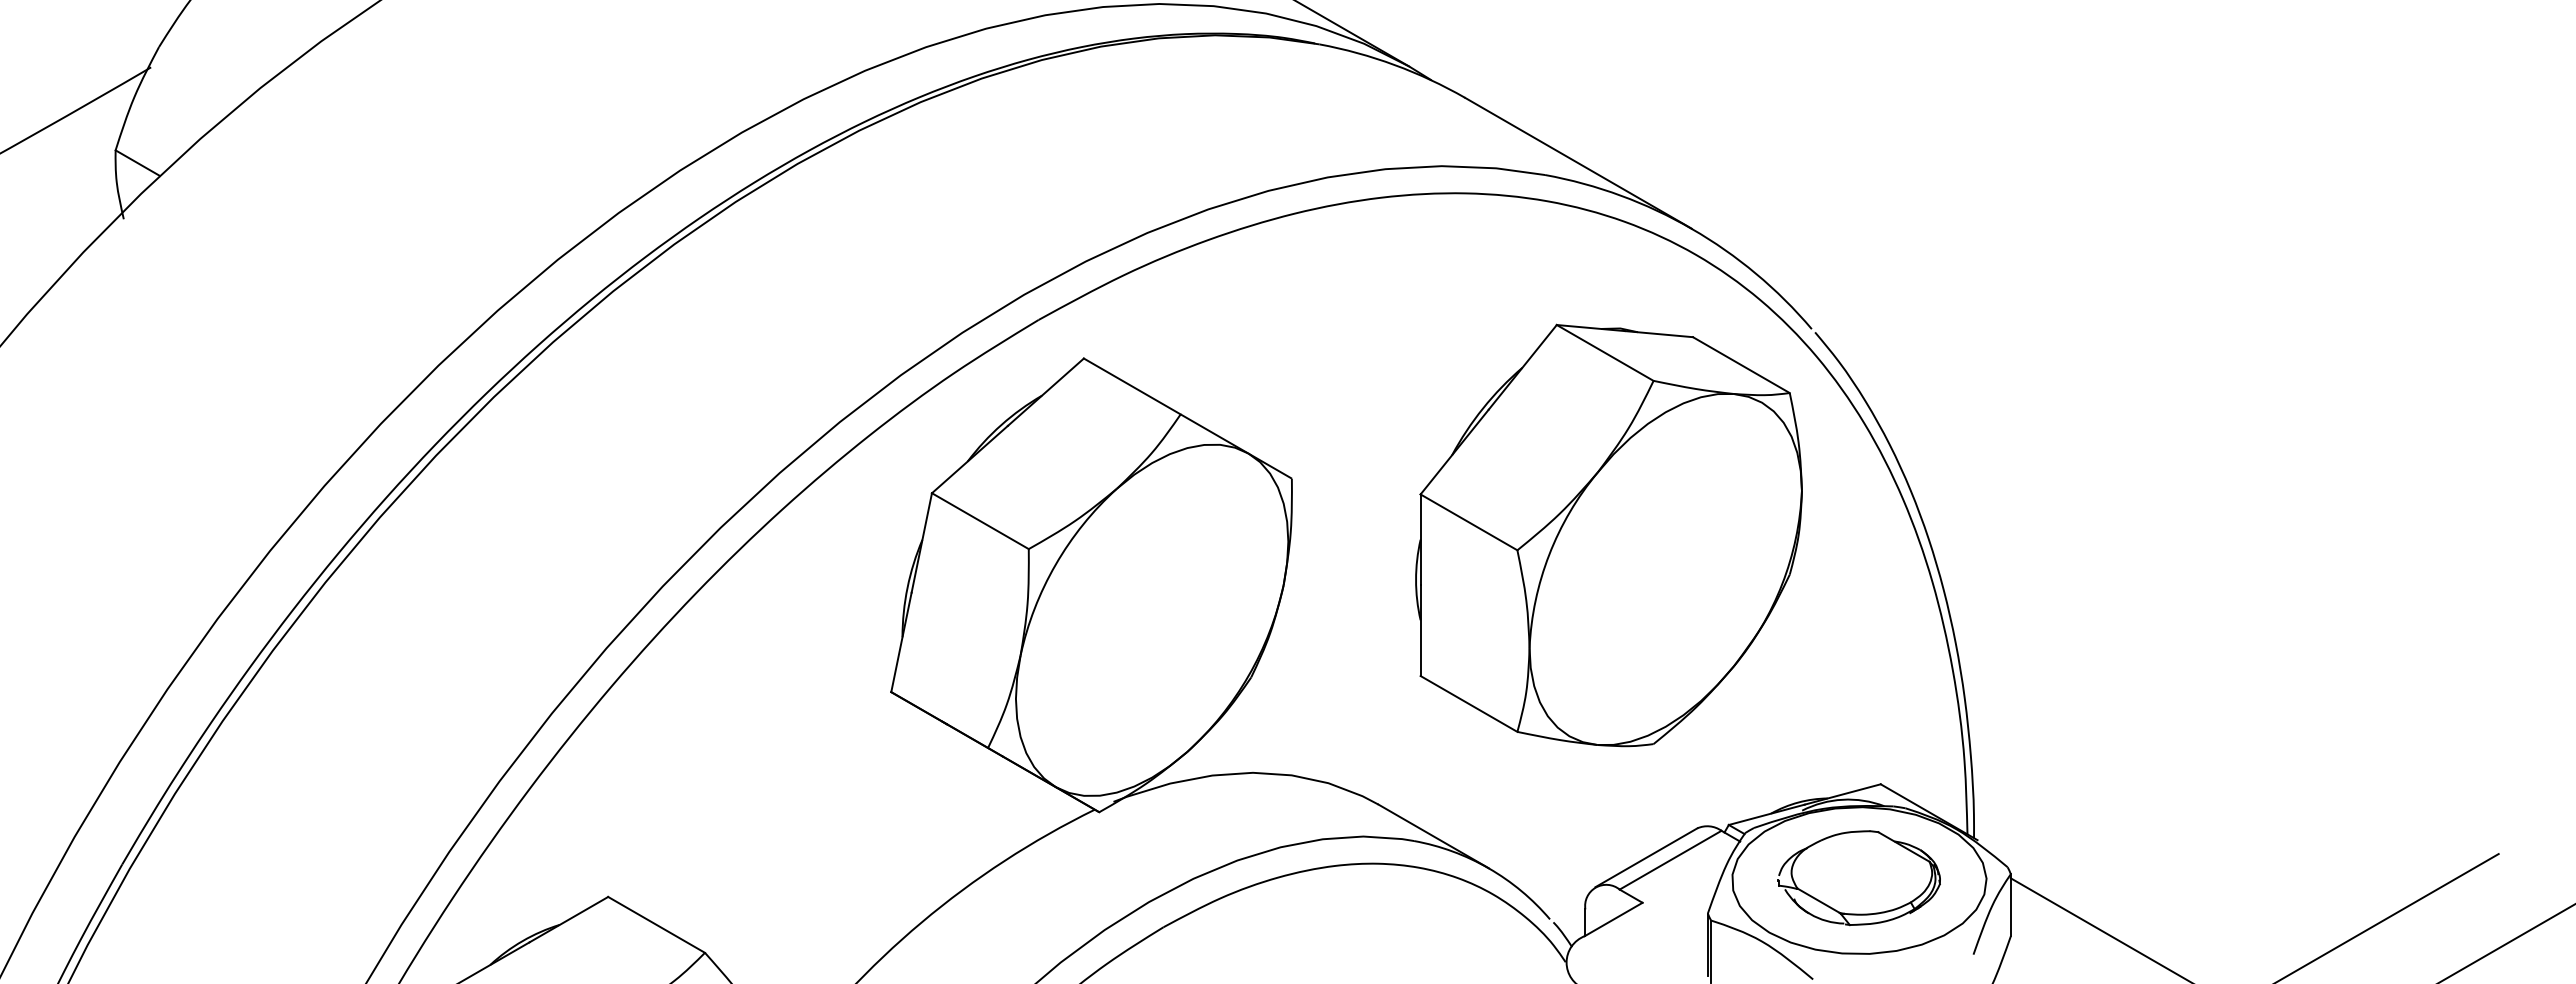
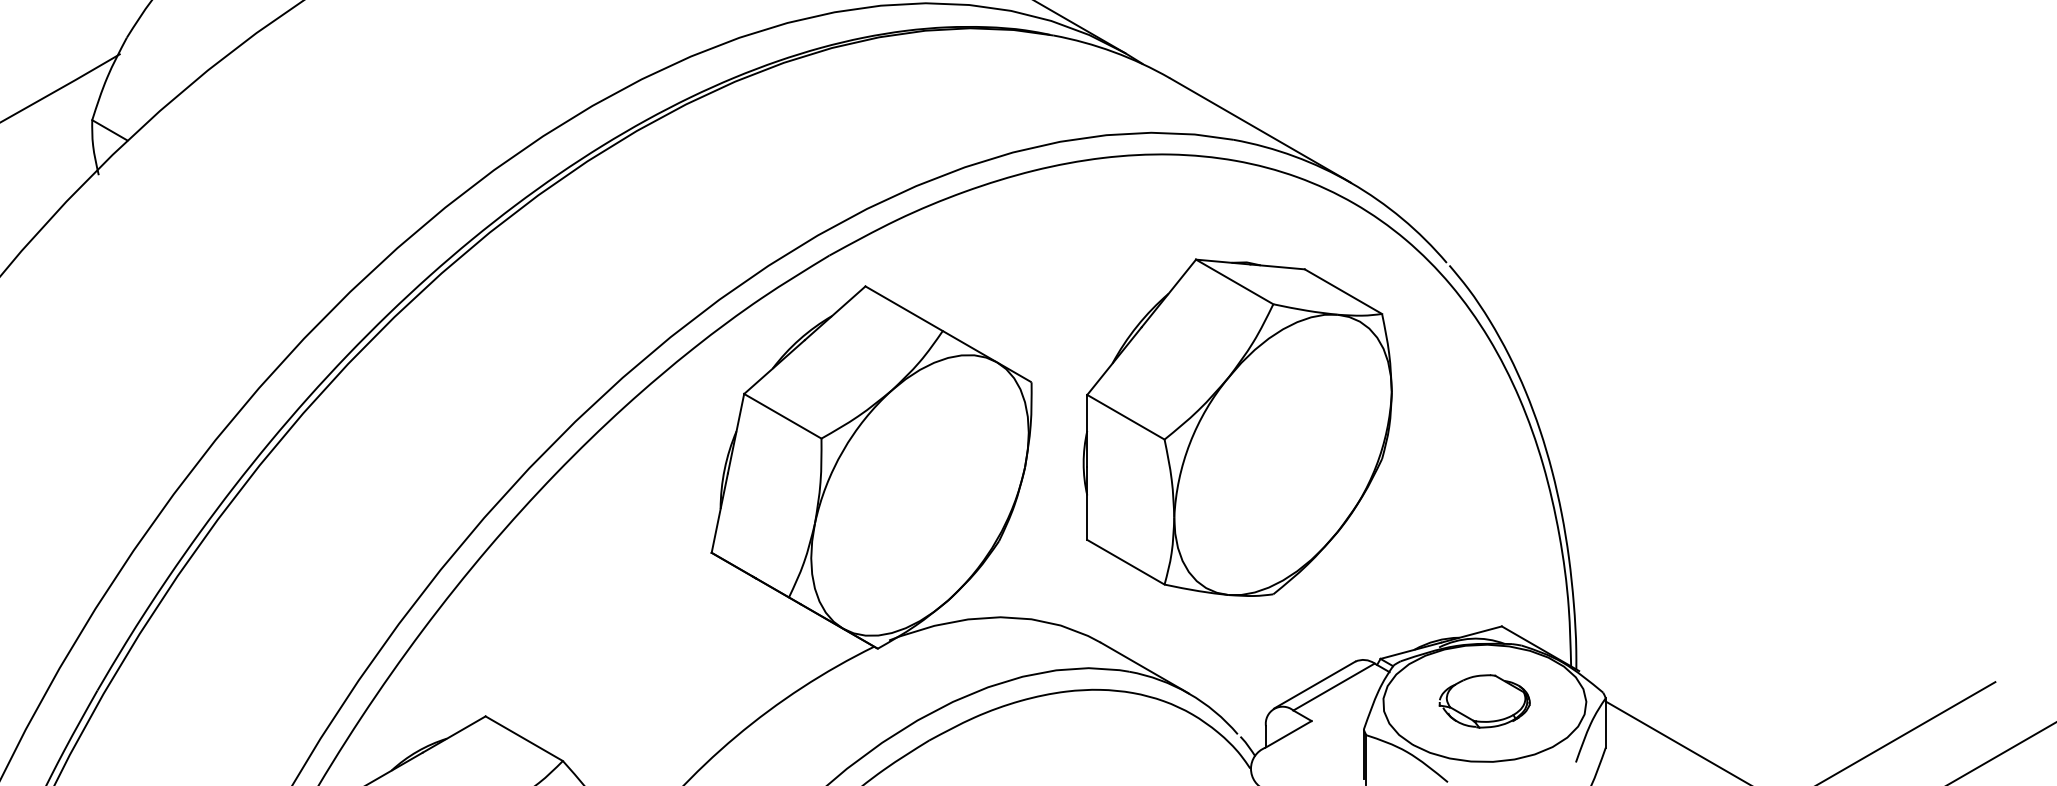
part: (1608, 535) -> (1237, 427), moved
part: (1858, 878) -> (1484, 701), size x0.7

